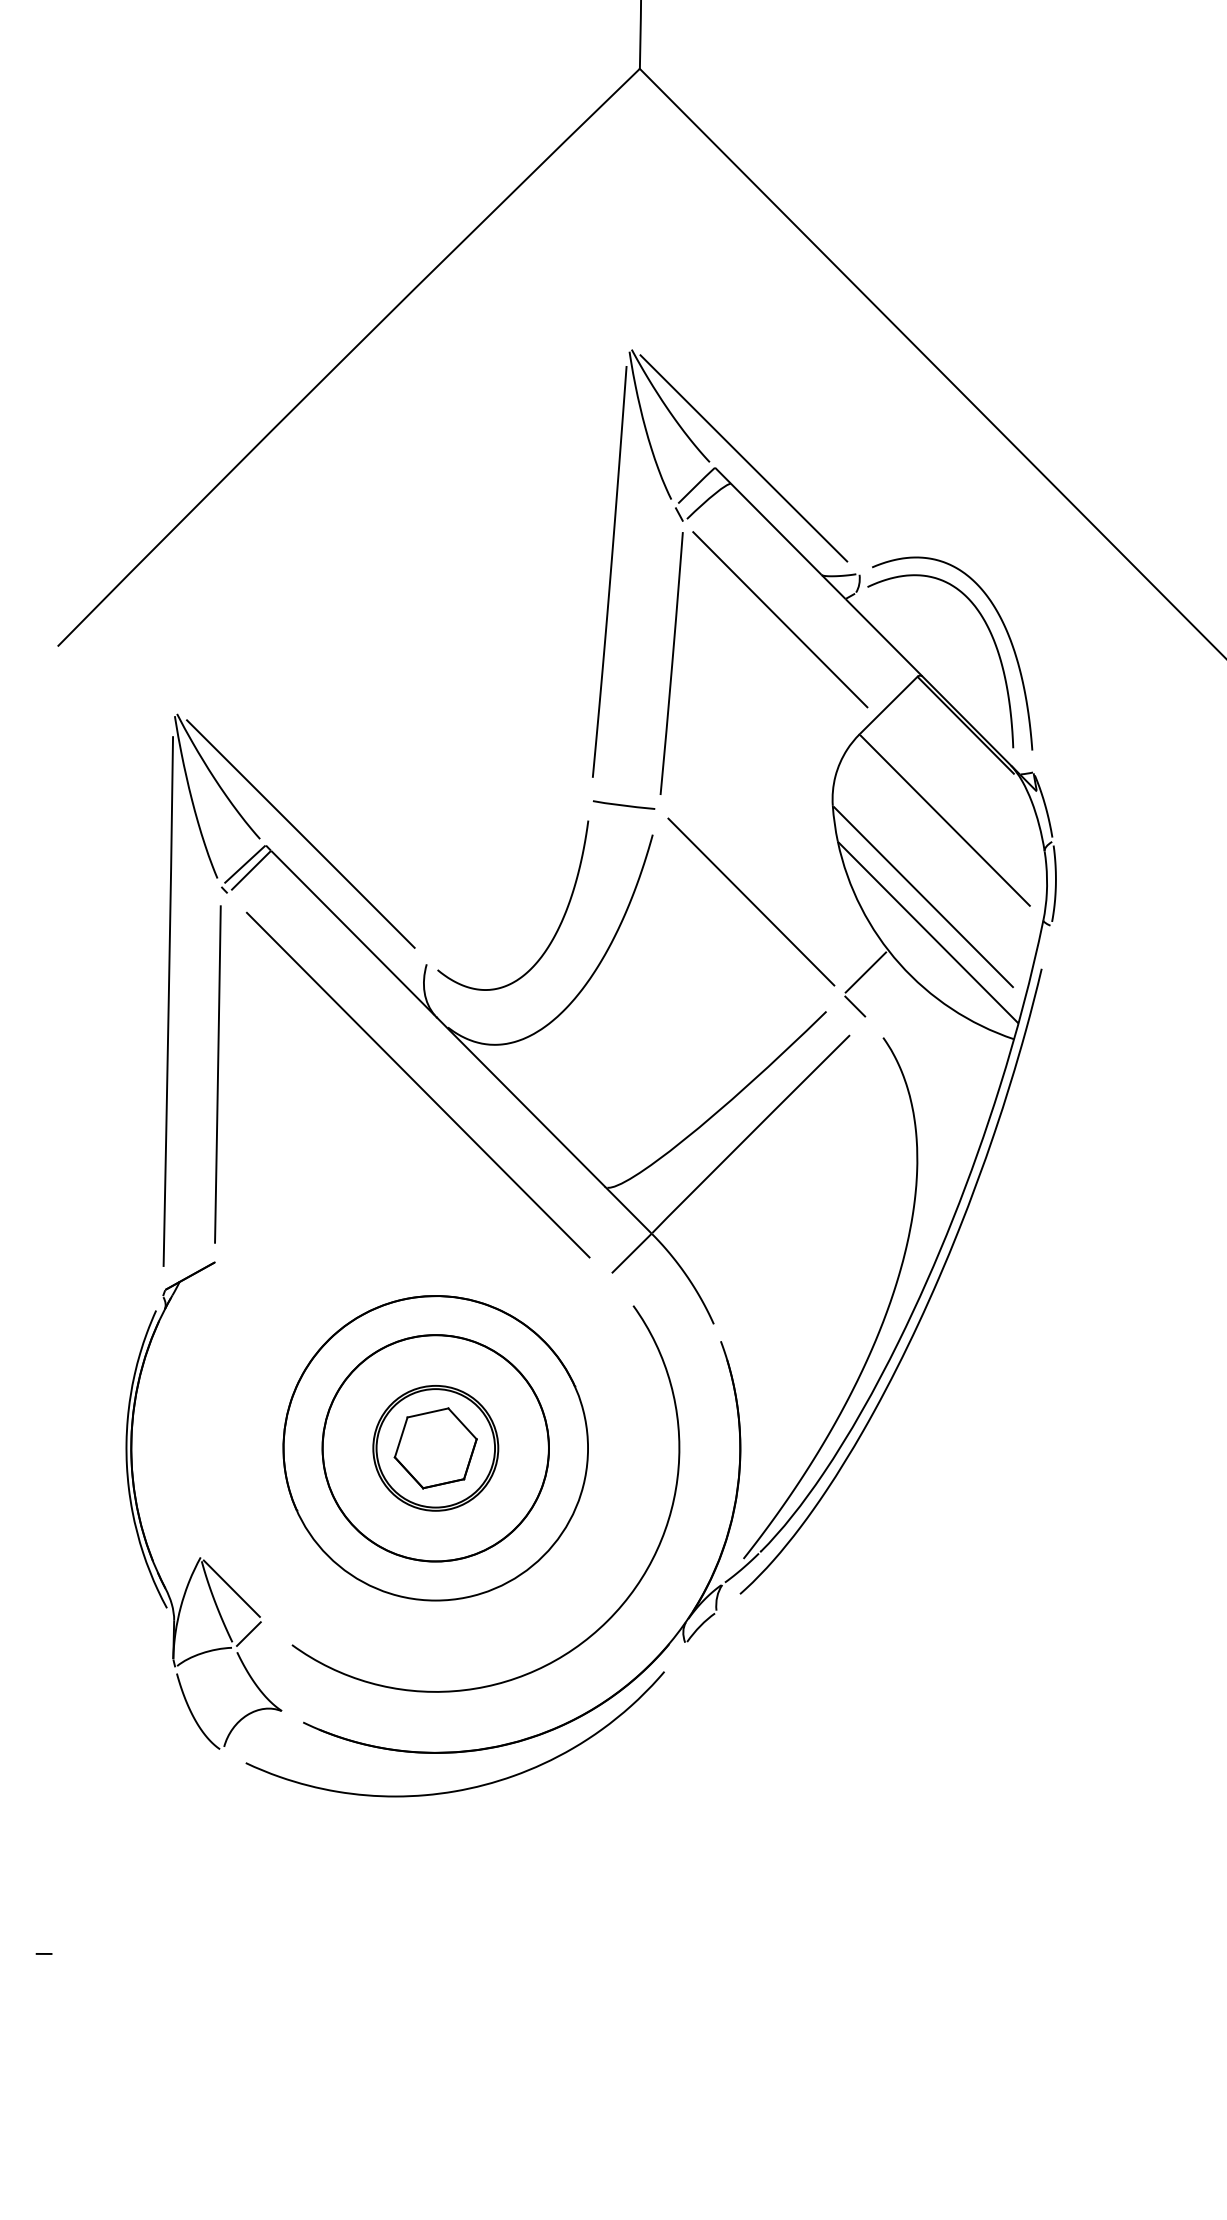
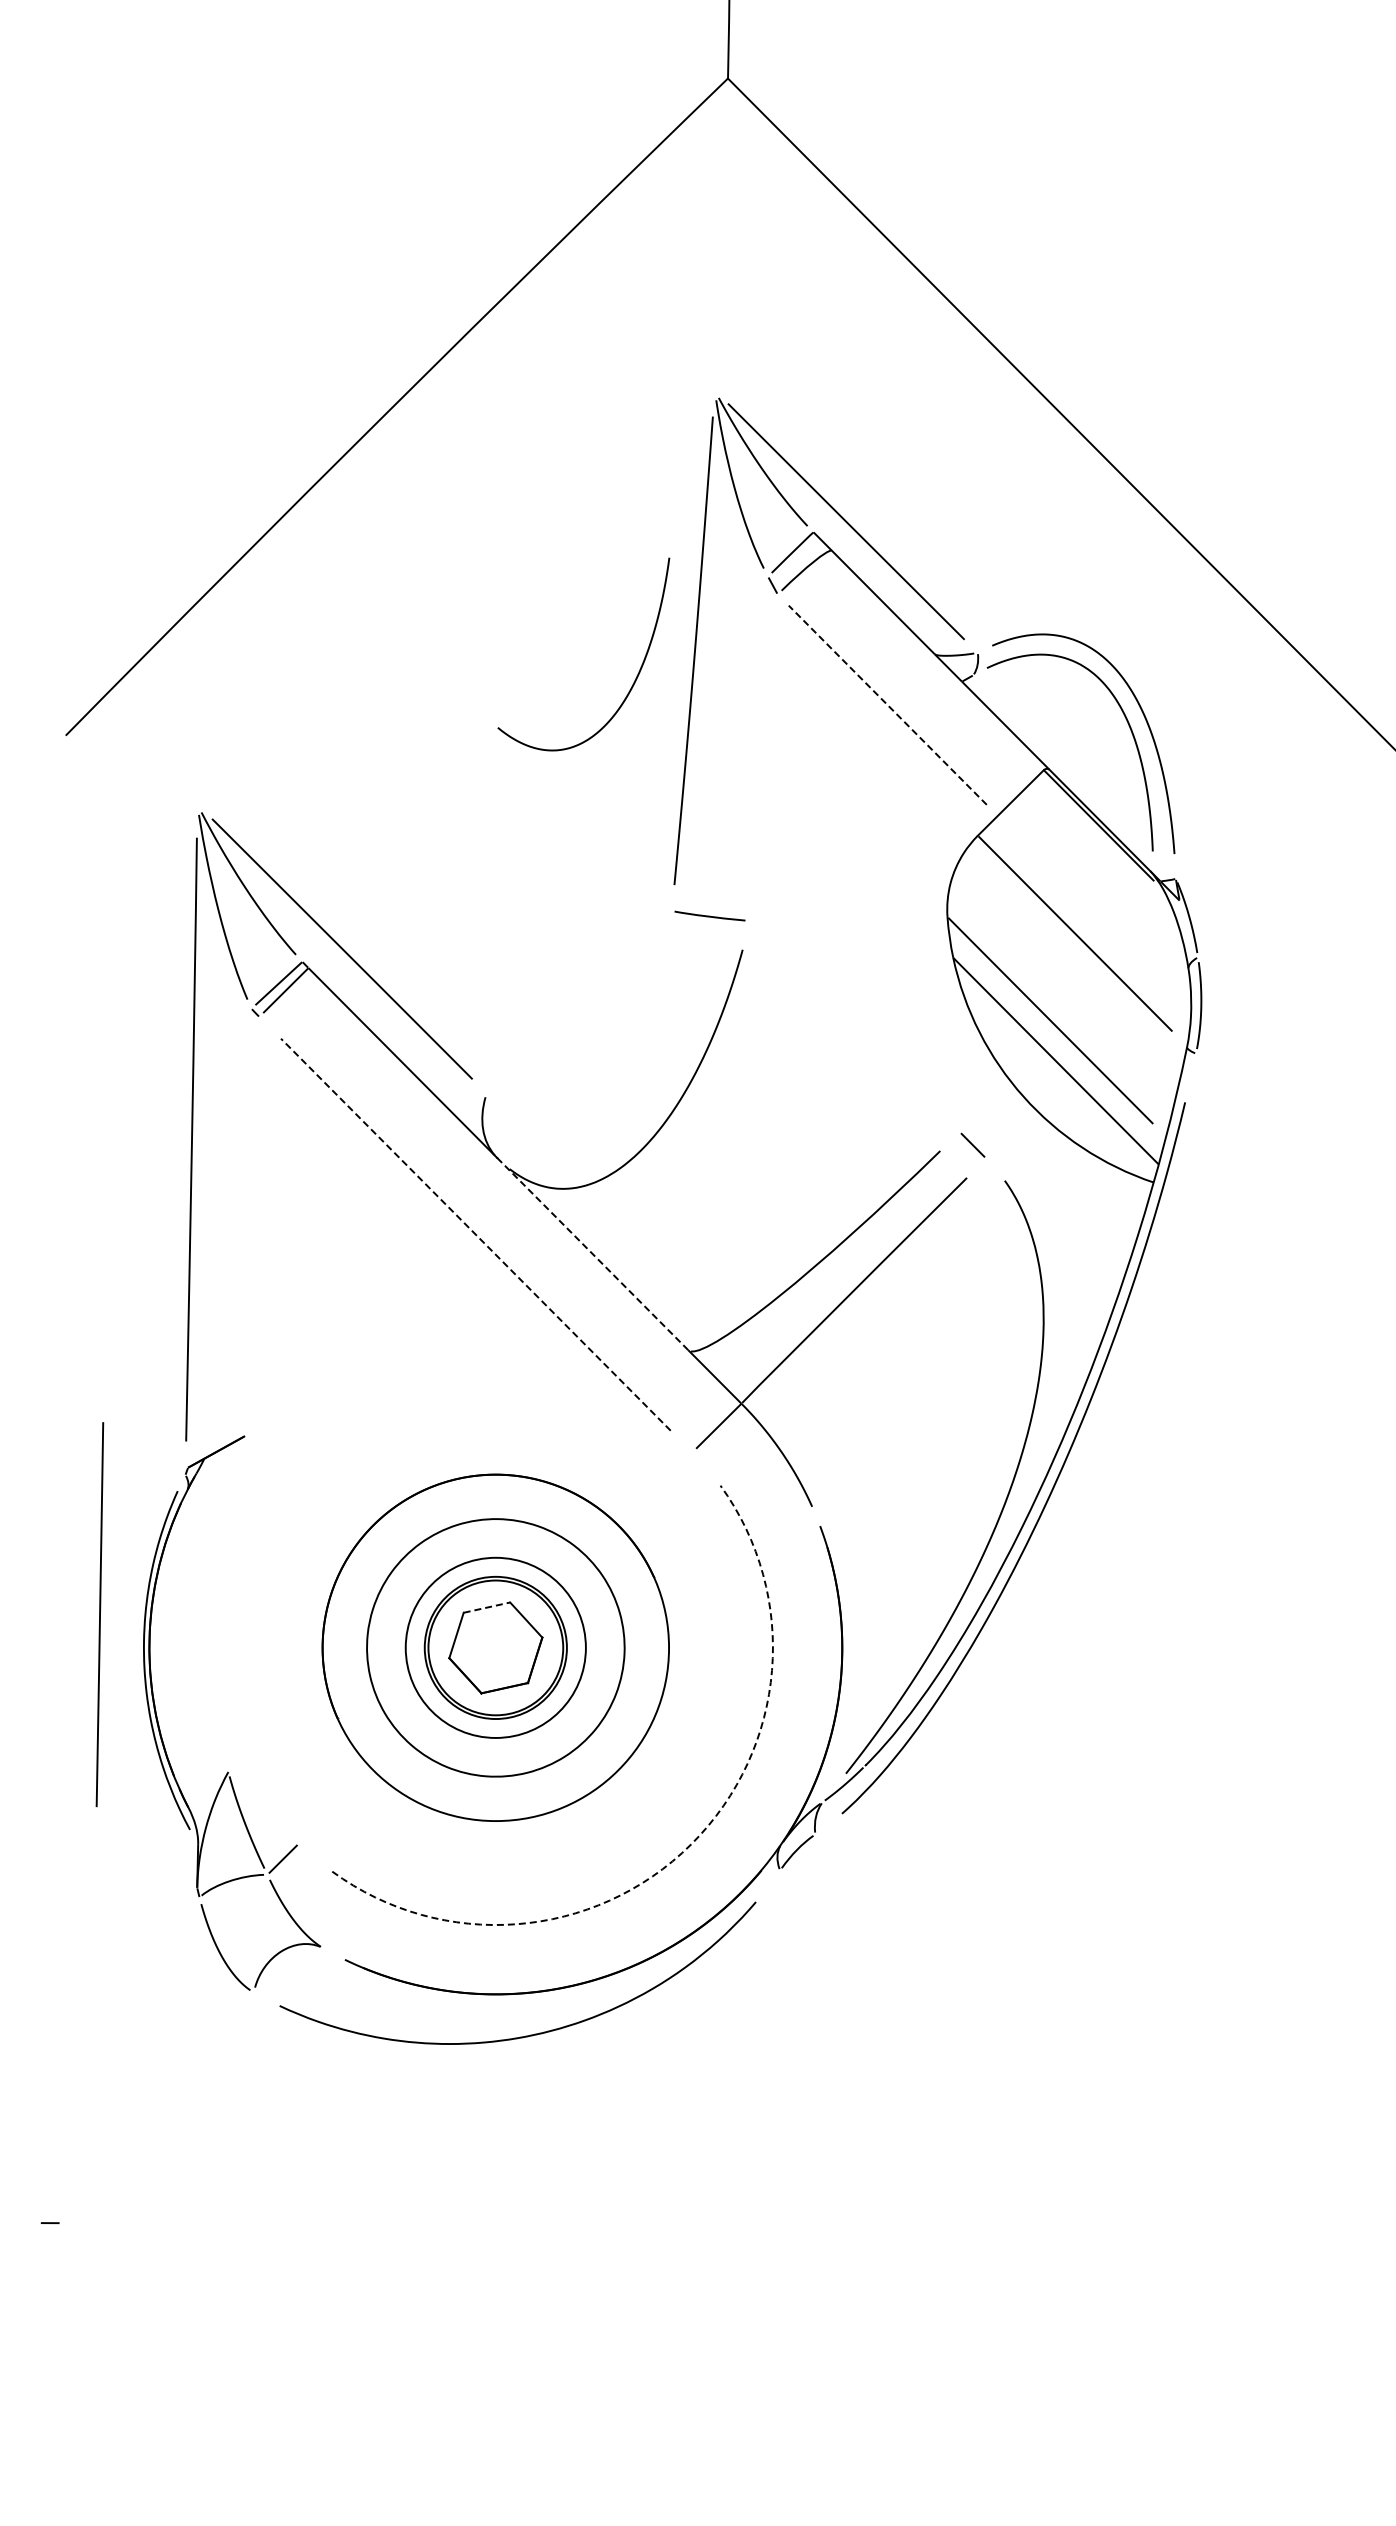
line: (780, 619) -> (887, 704), solid -> dashed
line: (671, 663) -> (764, 754), removed
line: (751, 902) -> (854, 1026), removed
curve: (560, 922) -> (637, 673), moved
line: (866, 972) -> (985, 1106), removed
line: (217, 1074) -> (99, 1614), moved
line: (417, 1084) -> (475, 1234), solid -> dashed
line: (520, 1102) -> (592, 1254), solid -> dashed
line: (427, 1412) -> (486, 1607), solid -> dashed
circle: (435, 1447) -> (495, 1647), size x0.7
line: (231, 1588) -> (263, 1807), removed
arc: (607, 1621) -> (691, 1844), solid -> dashed

